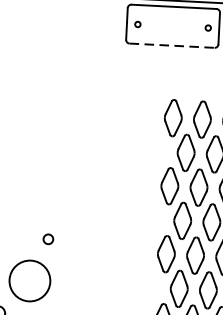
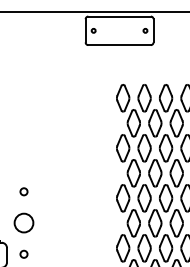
line: (173, 46) -> (120, 45), dashed -> solid
circle: (47, 238) -> (23, 191), moved
circle: (29, 280) -> (23, 222), size x0.62

